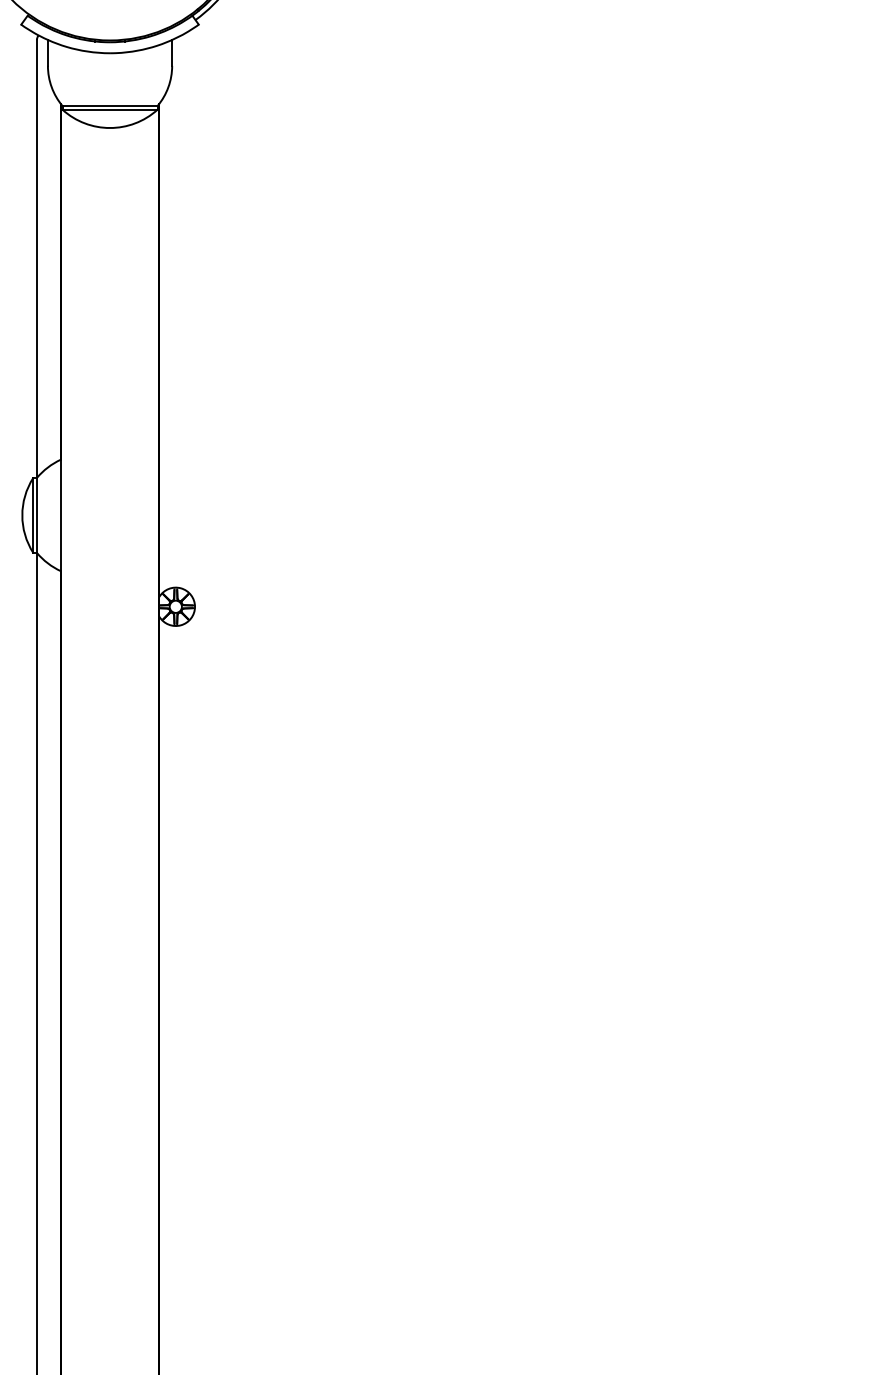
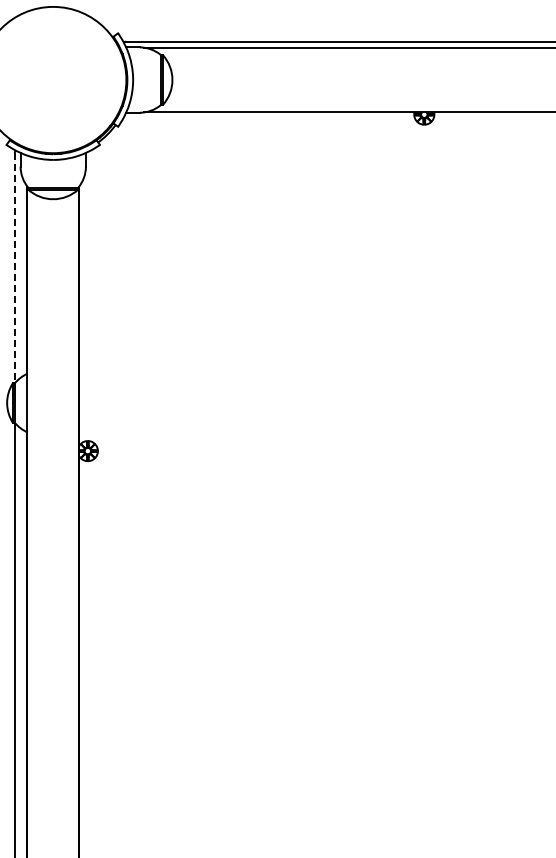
line: (36, 259) -> (14, 268), solid -> dashed

